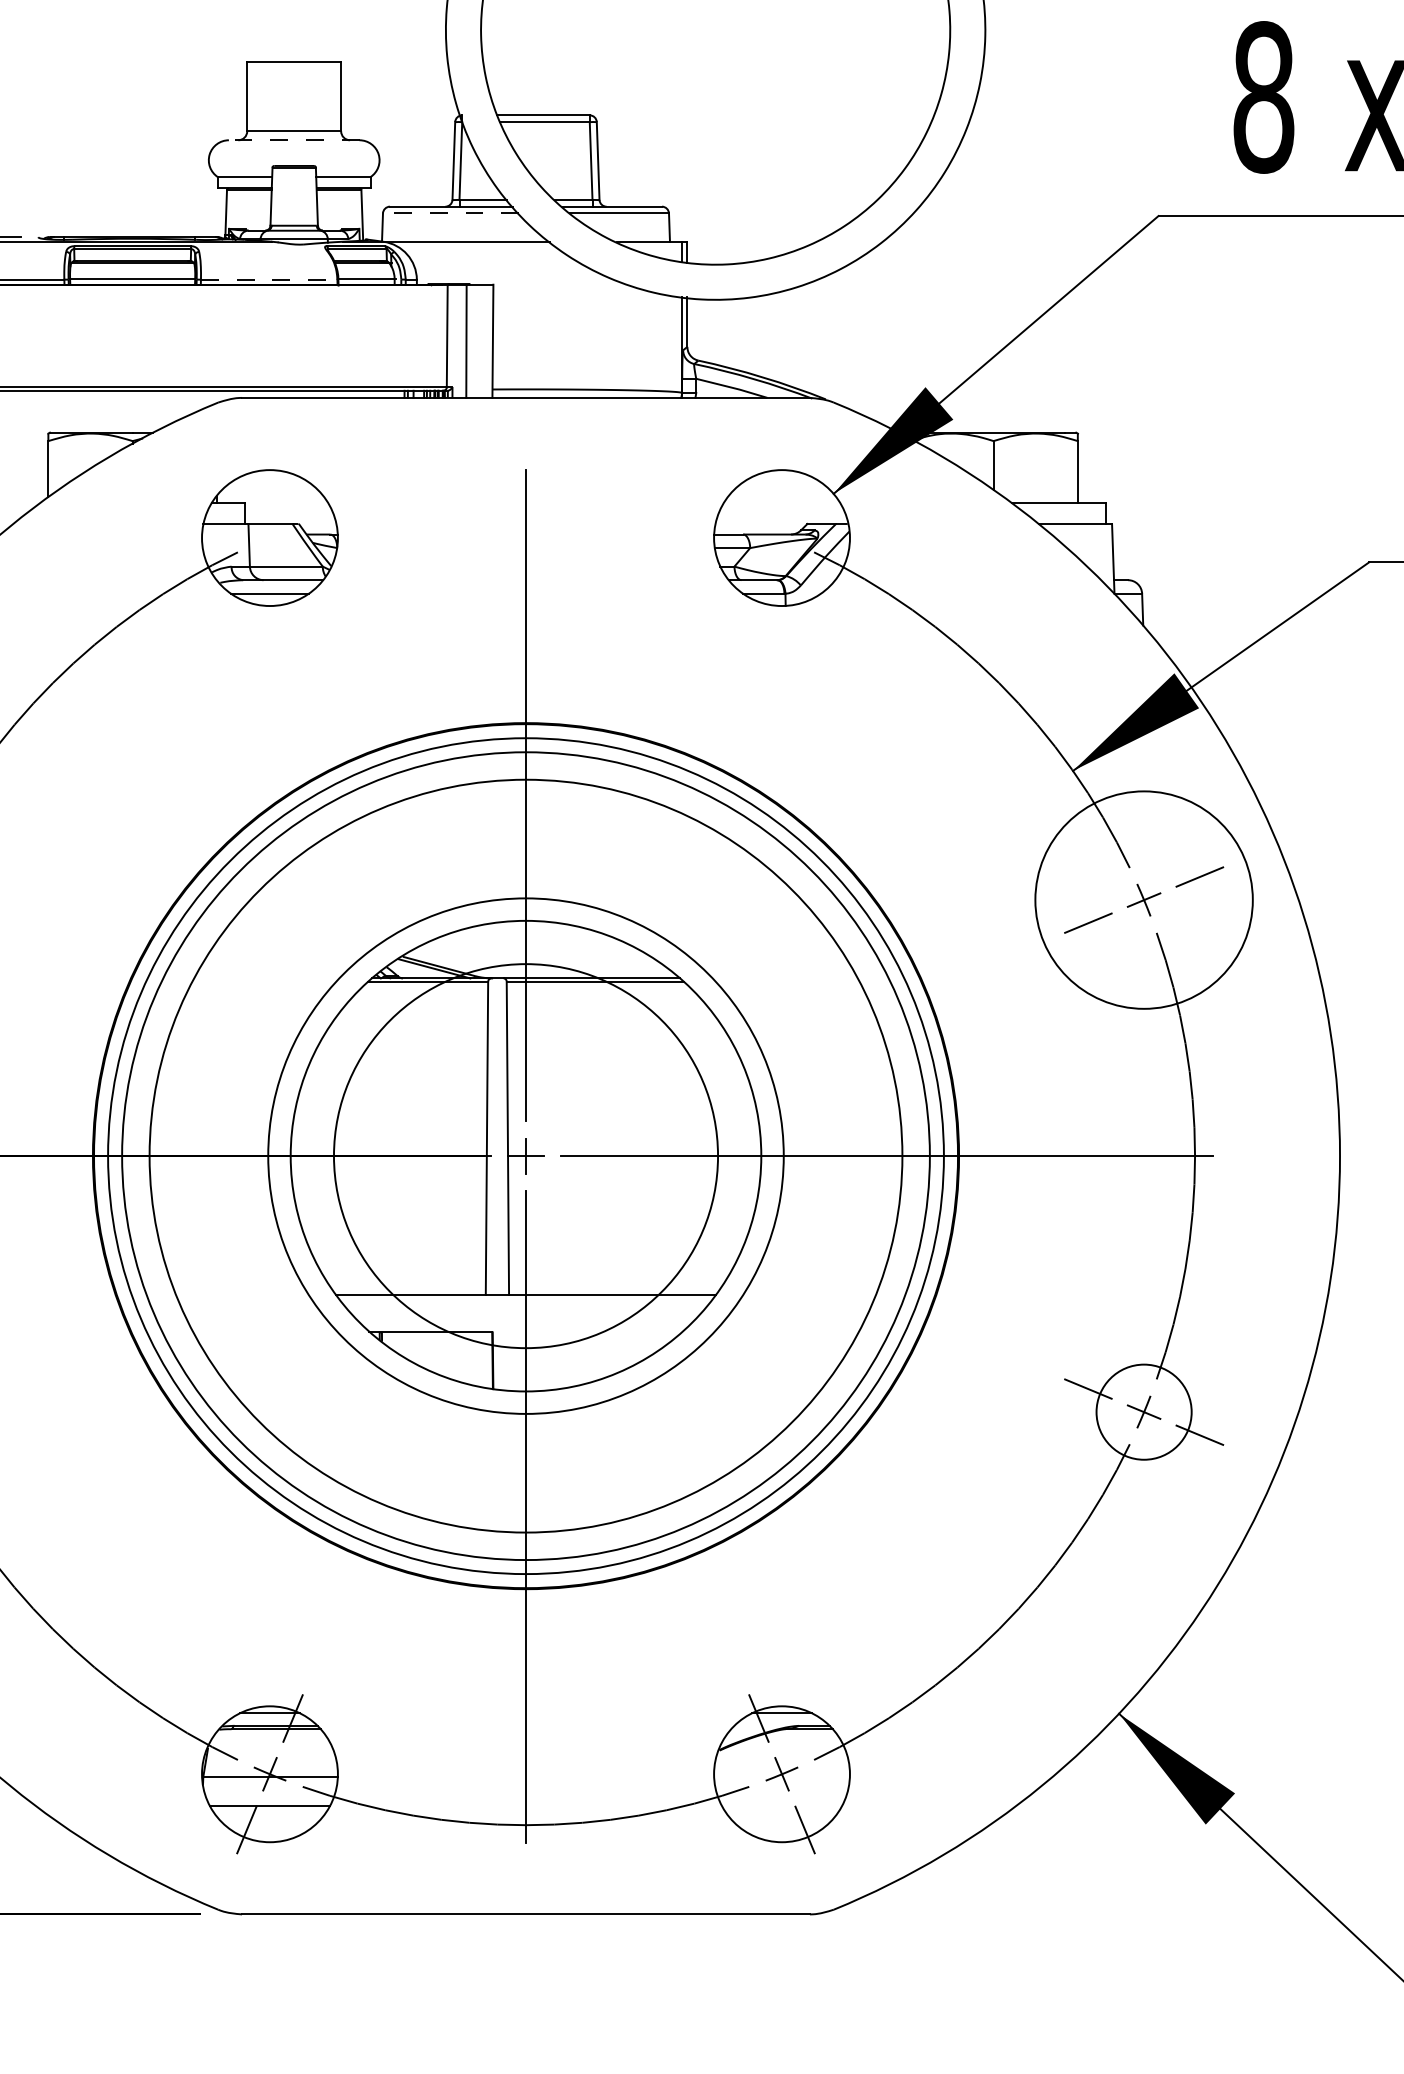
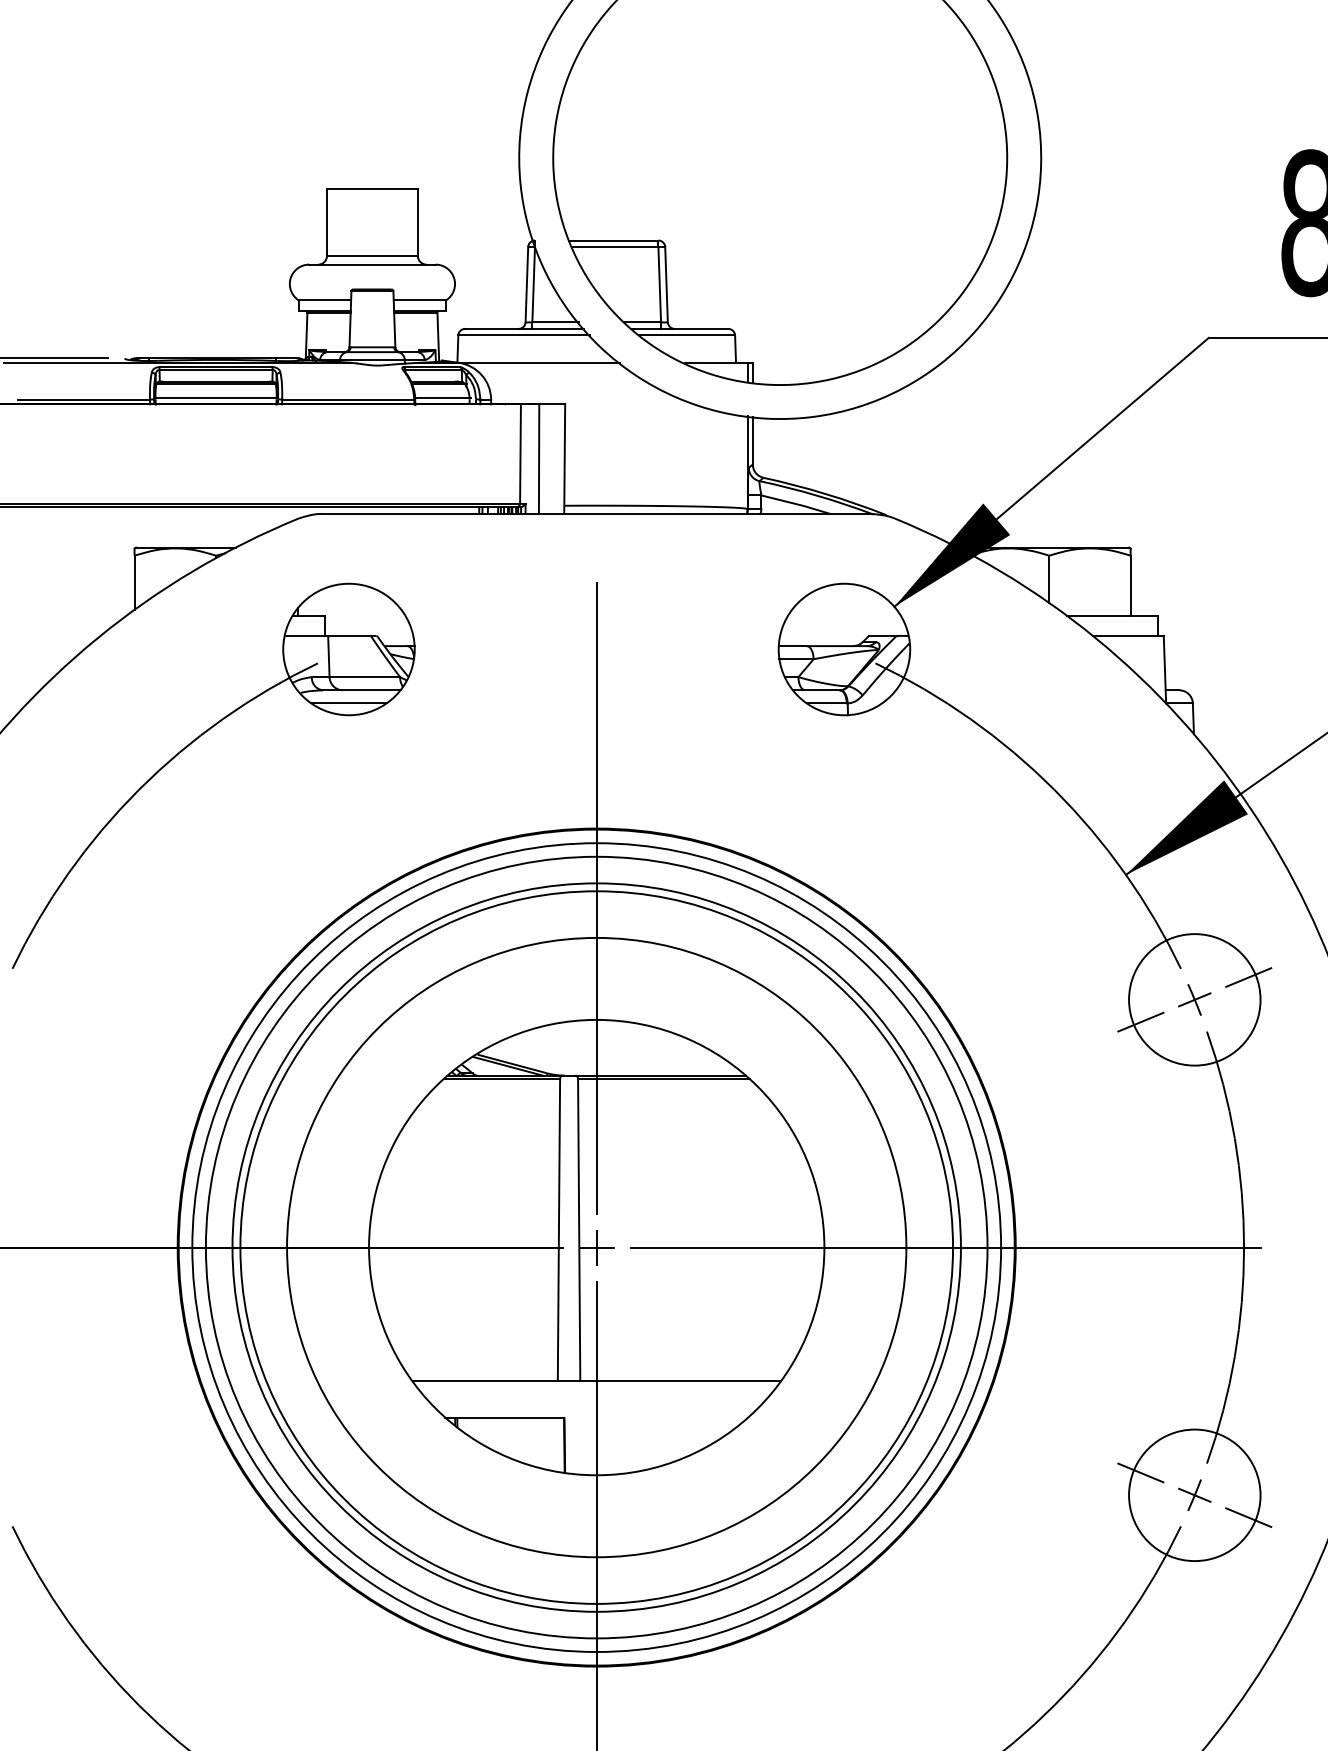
line: (293, 140) -> (371, 264), dashed -> solid
line: (450, 213) -> (523, 335), dashed -> solid
line: (269, 279) -> (348, 399), dashed -> solid
circle: (1144, 900) -> (1195, 1000), size x0.62
circle: (525, 1155) -> (596, 1246), size x1.43
circle: (525, 1156) -> (596, 1247), size x1.67
circle: (1144, 1412) -> (1195, 1495), size x1.43

